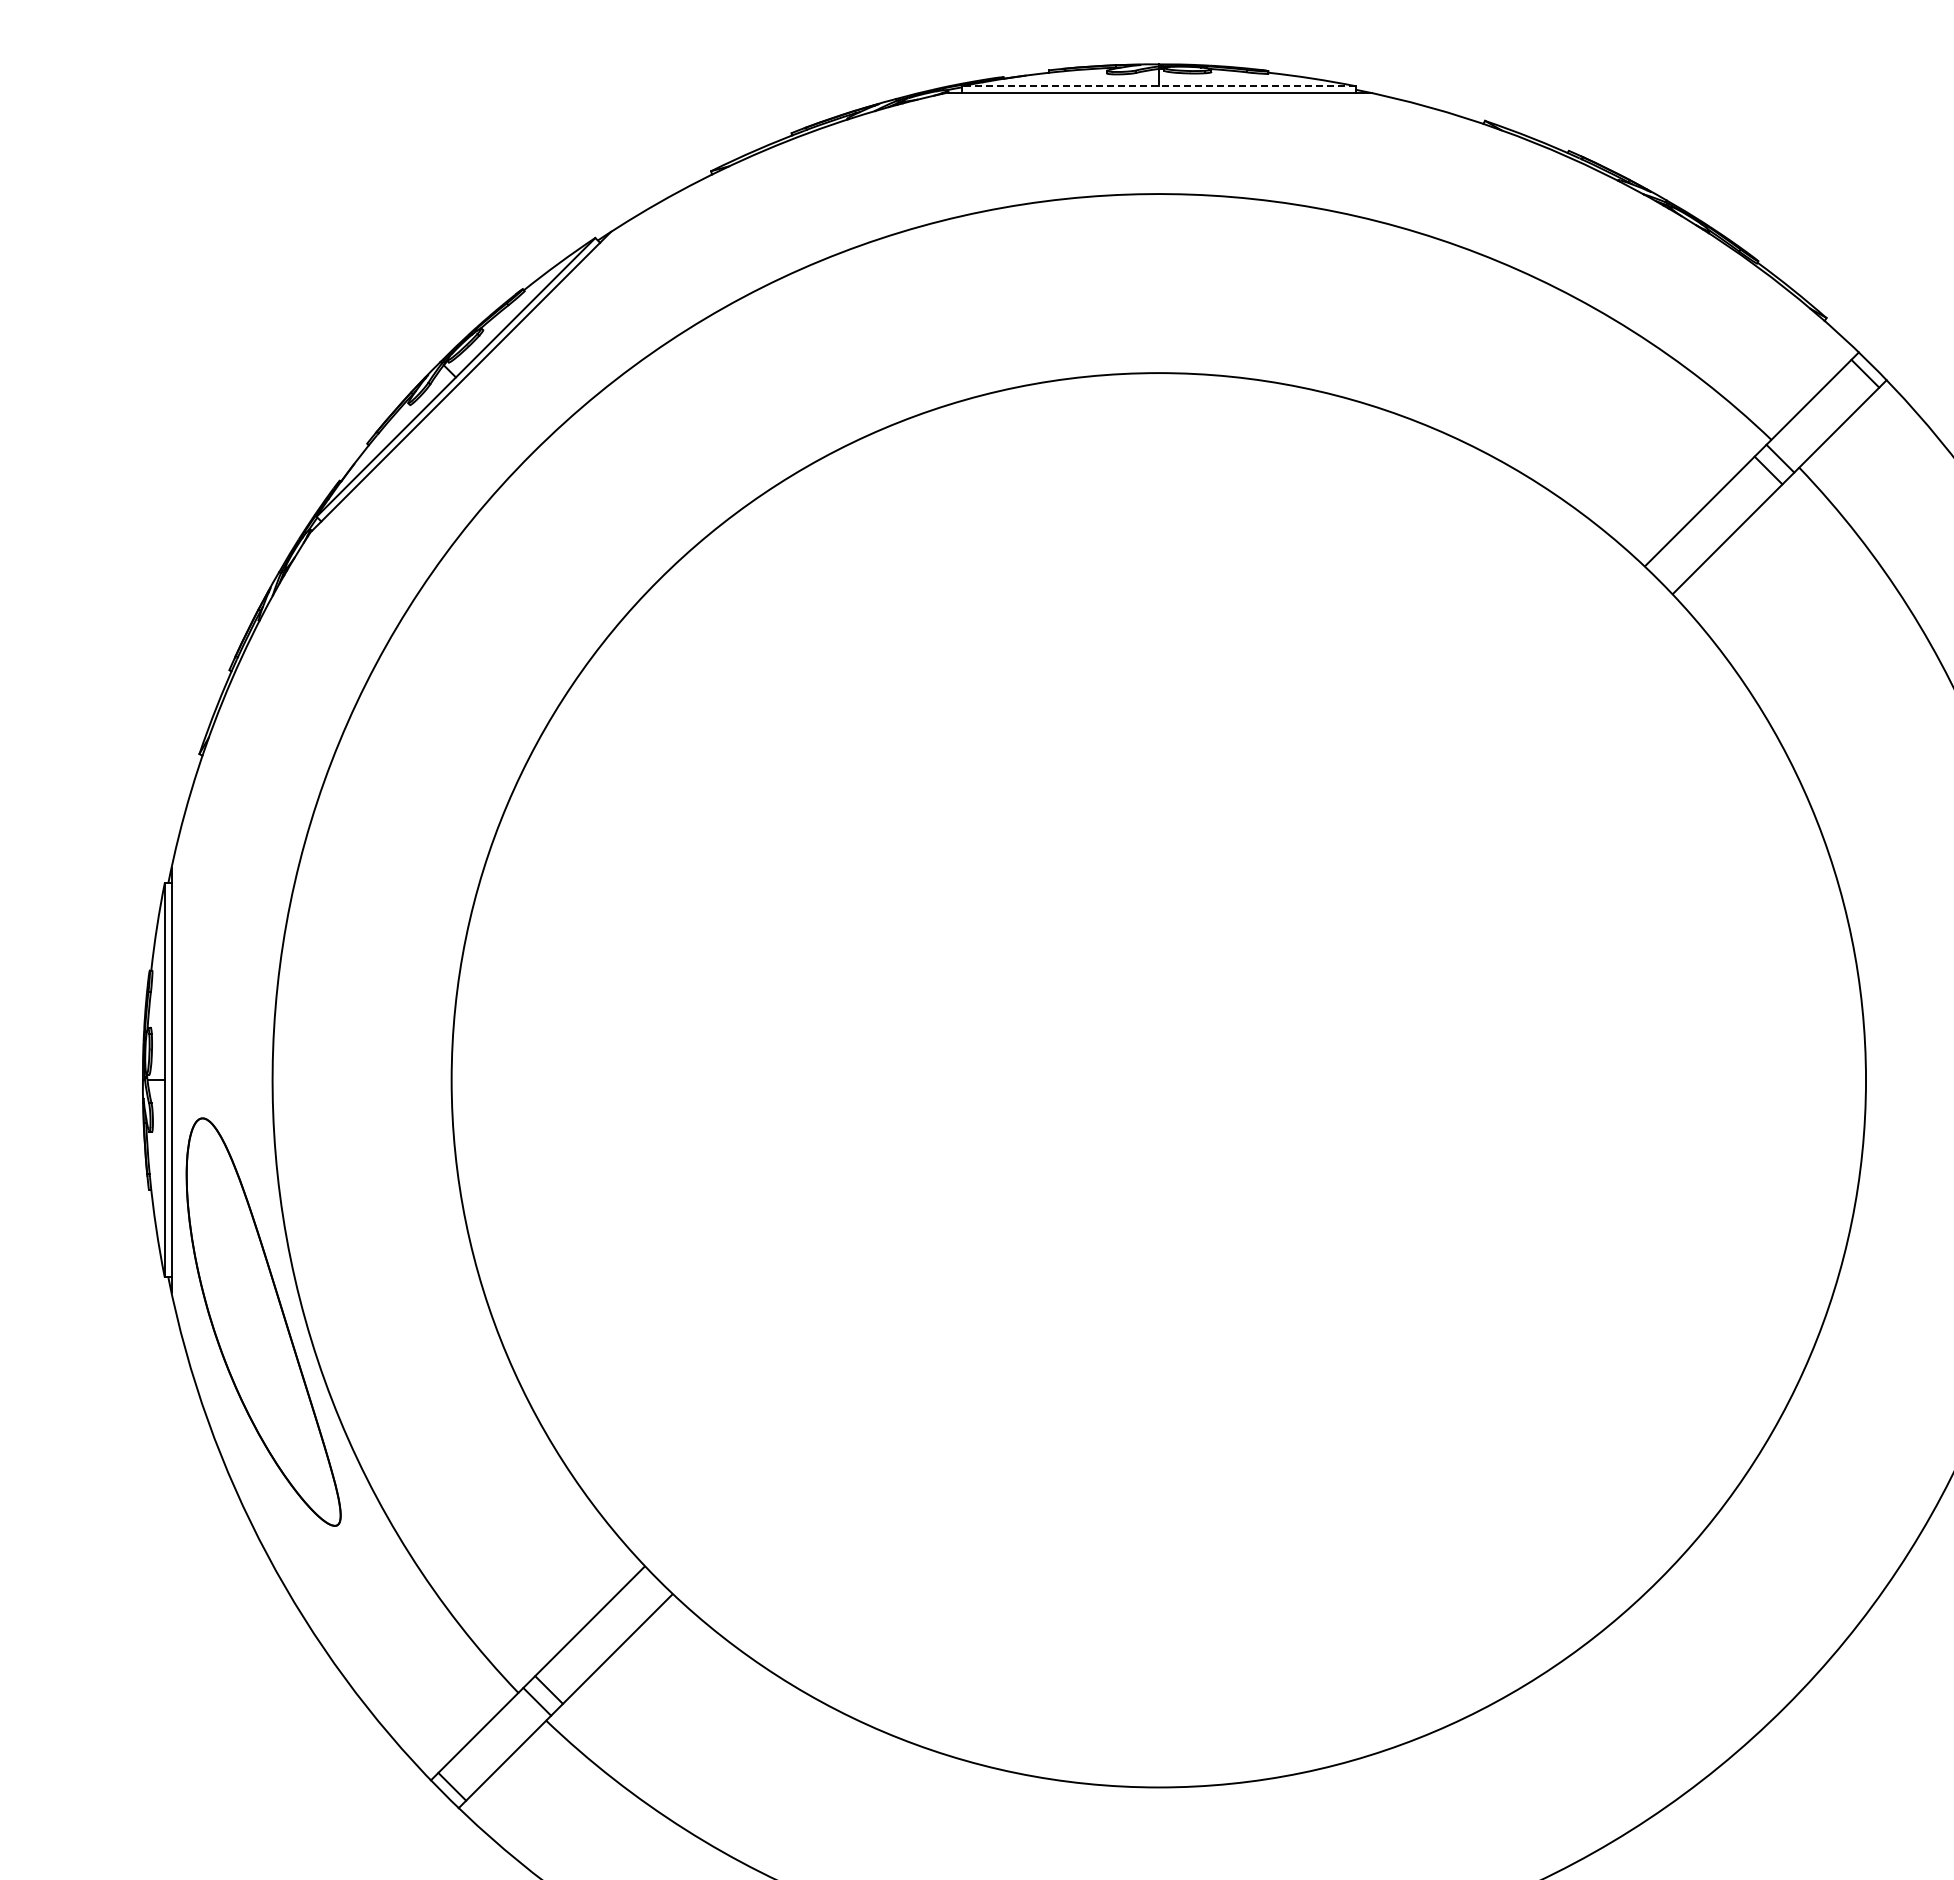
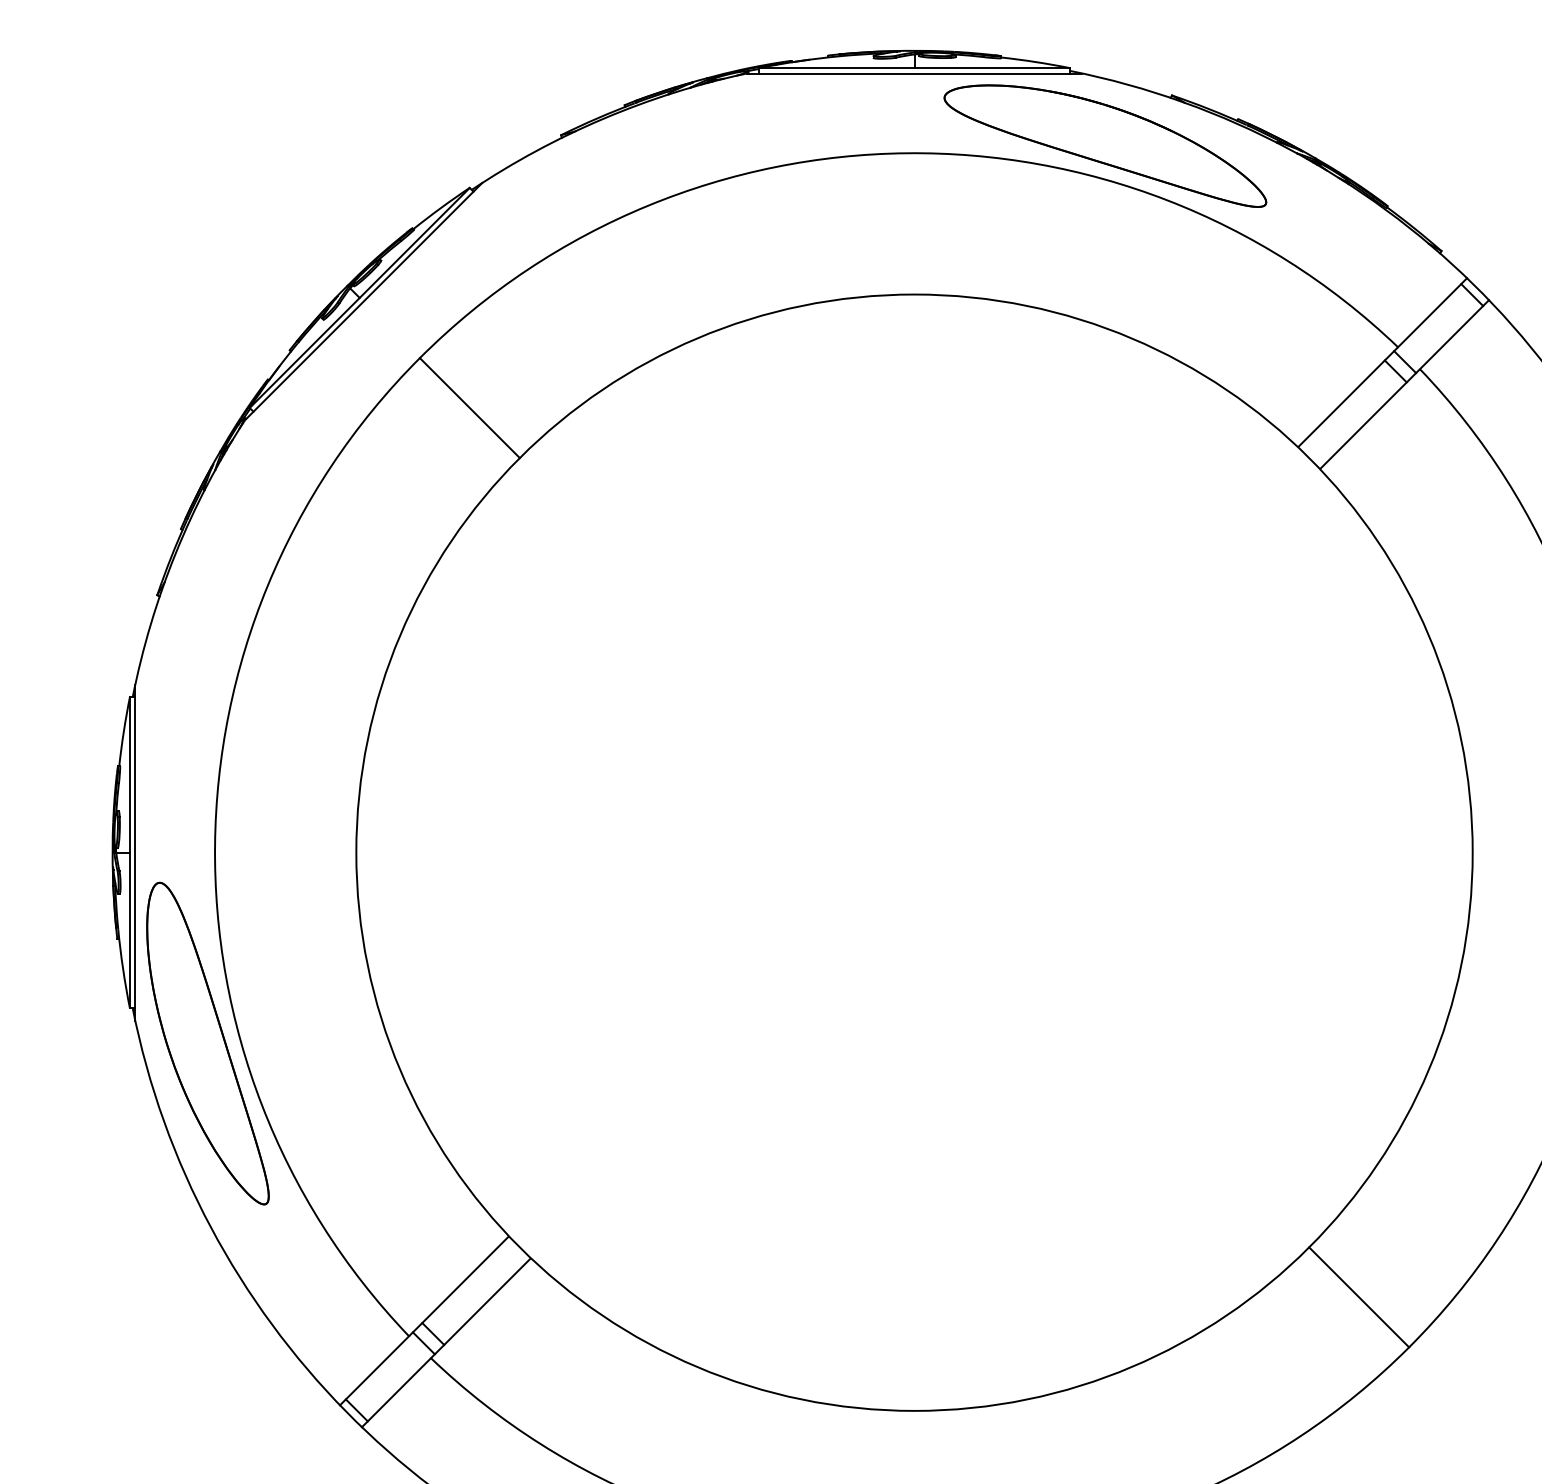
line: (1158, 86) -> (914, 68), dashed -> solid
part: (1400, 185) -> (1105, 146), added
line: (595, 516) -> (469, 407), added
line: (1721, 1643) -> (1358, 1297), added

